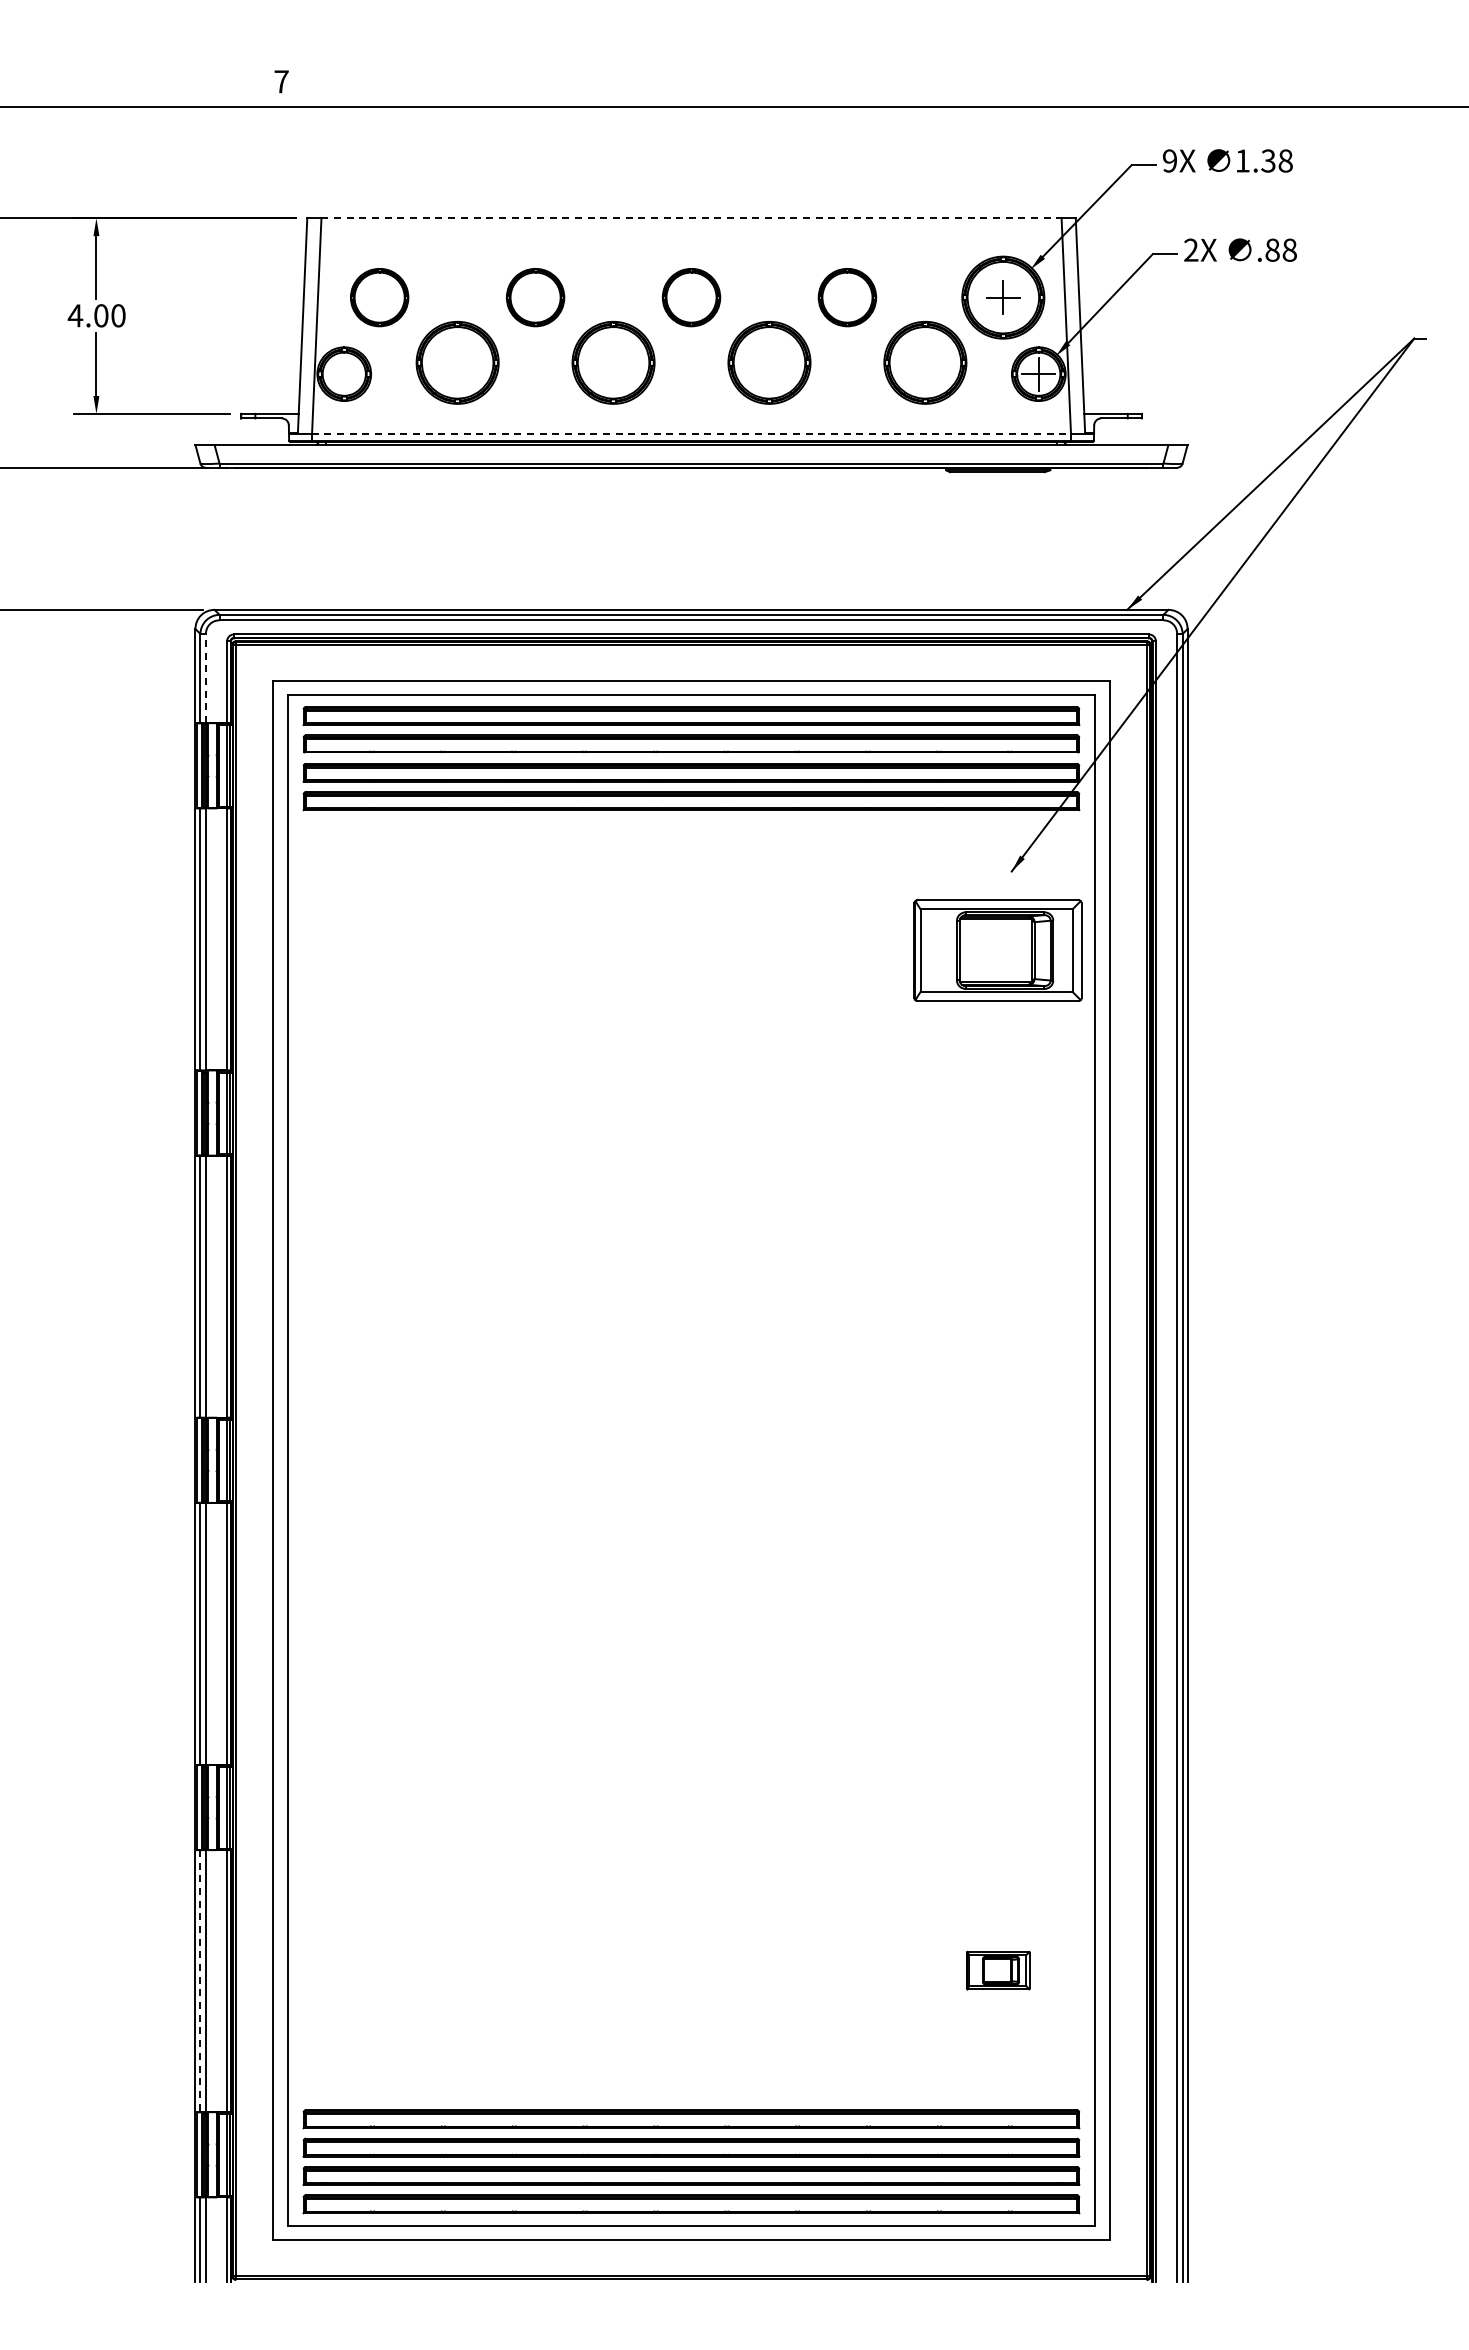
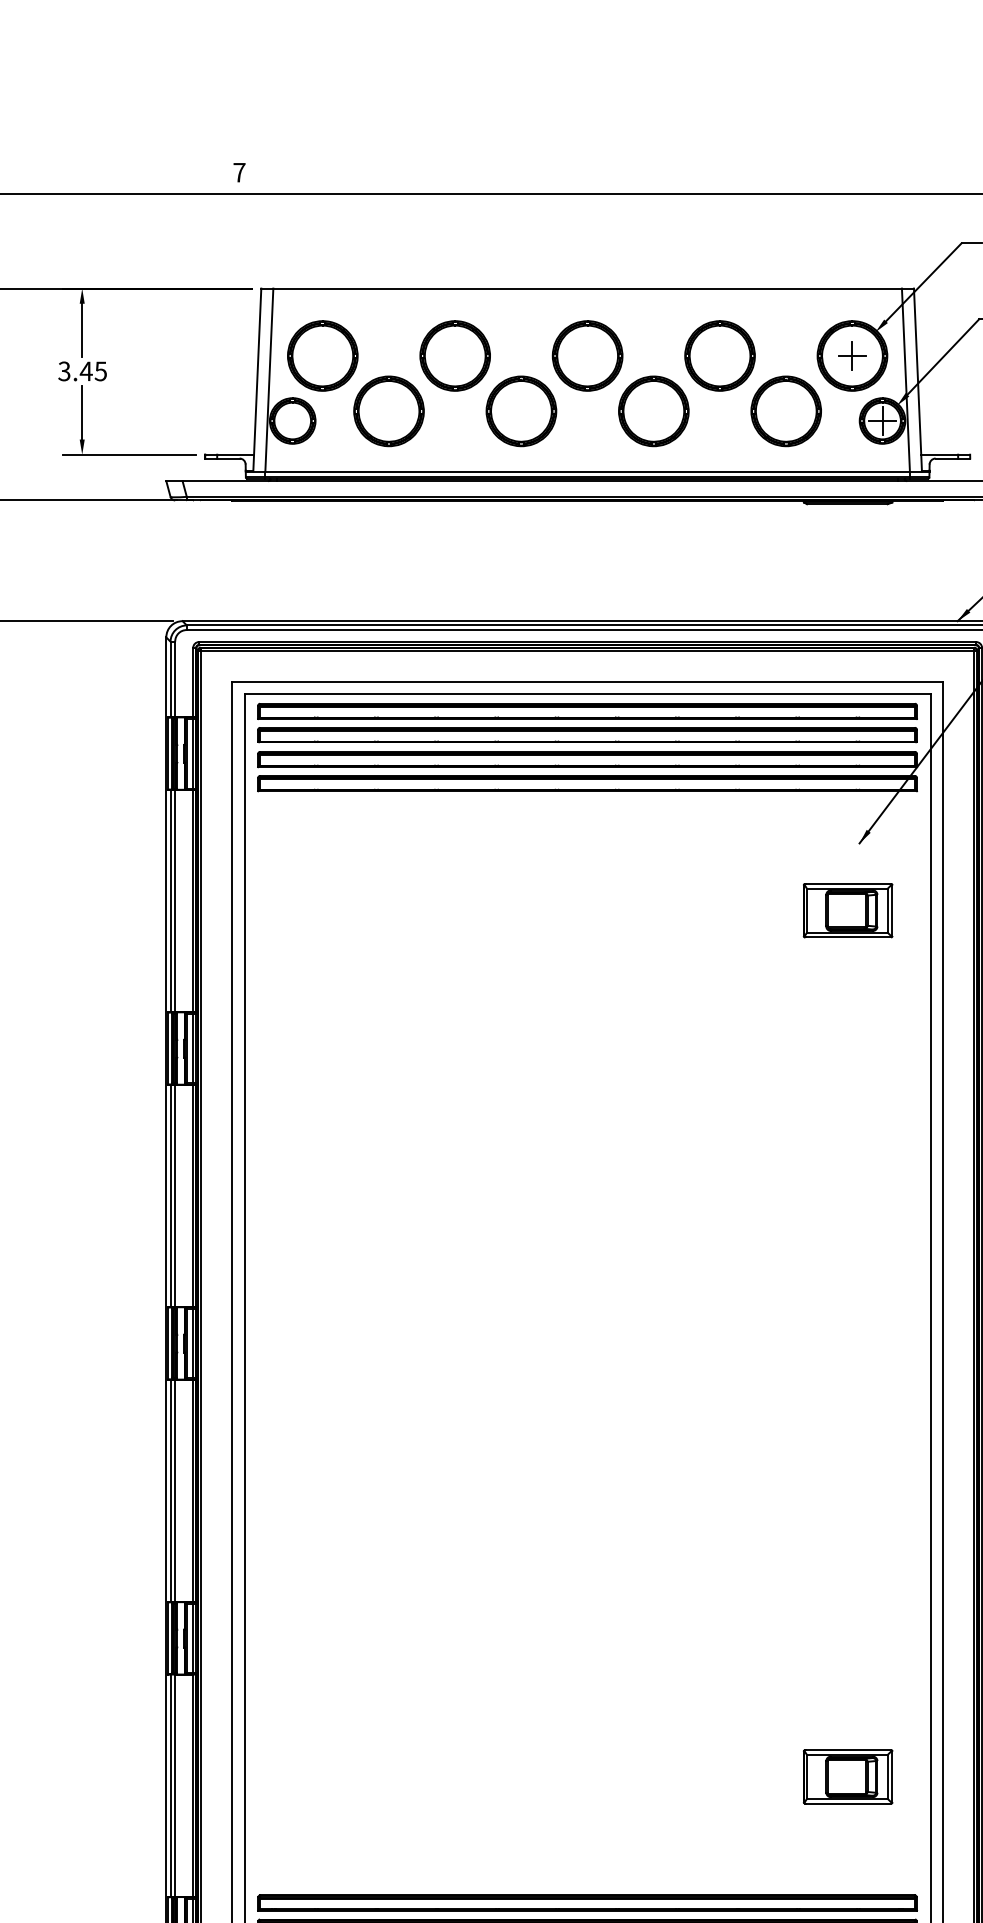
line: (692, 218) -> (588, 288), dashed -> solid
part: (379, 297) -> (322, 355), size x1.43
part: (535, 297) -> (455, 355), size x1.43
part: (691, 297) -> (587, 355), size x1.43
part: (847, 297) -> (720, 355), size x1.43
text: (96, 315) -> (82, 371), 4.00 -> 3.45
line: (691, 433) -> (587, 471), dashed -> solid
line: (205, 678) -> (174, 679), dashed -> solid
part: (998, 950) -> (848, 910), size x0.62
part: (998, 1970) -> (848, 1776), size x1.67
line: (200, 1981) -> (170, 1786), dashed -> solid

